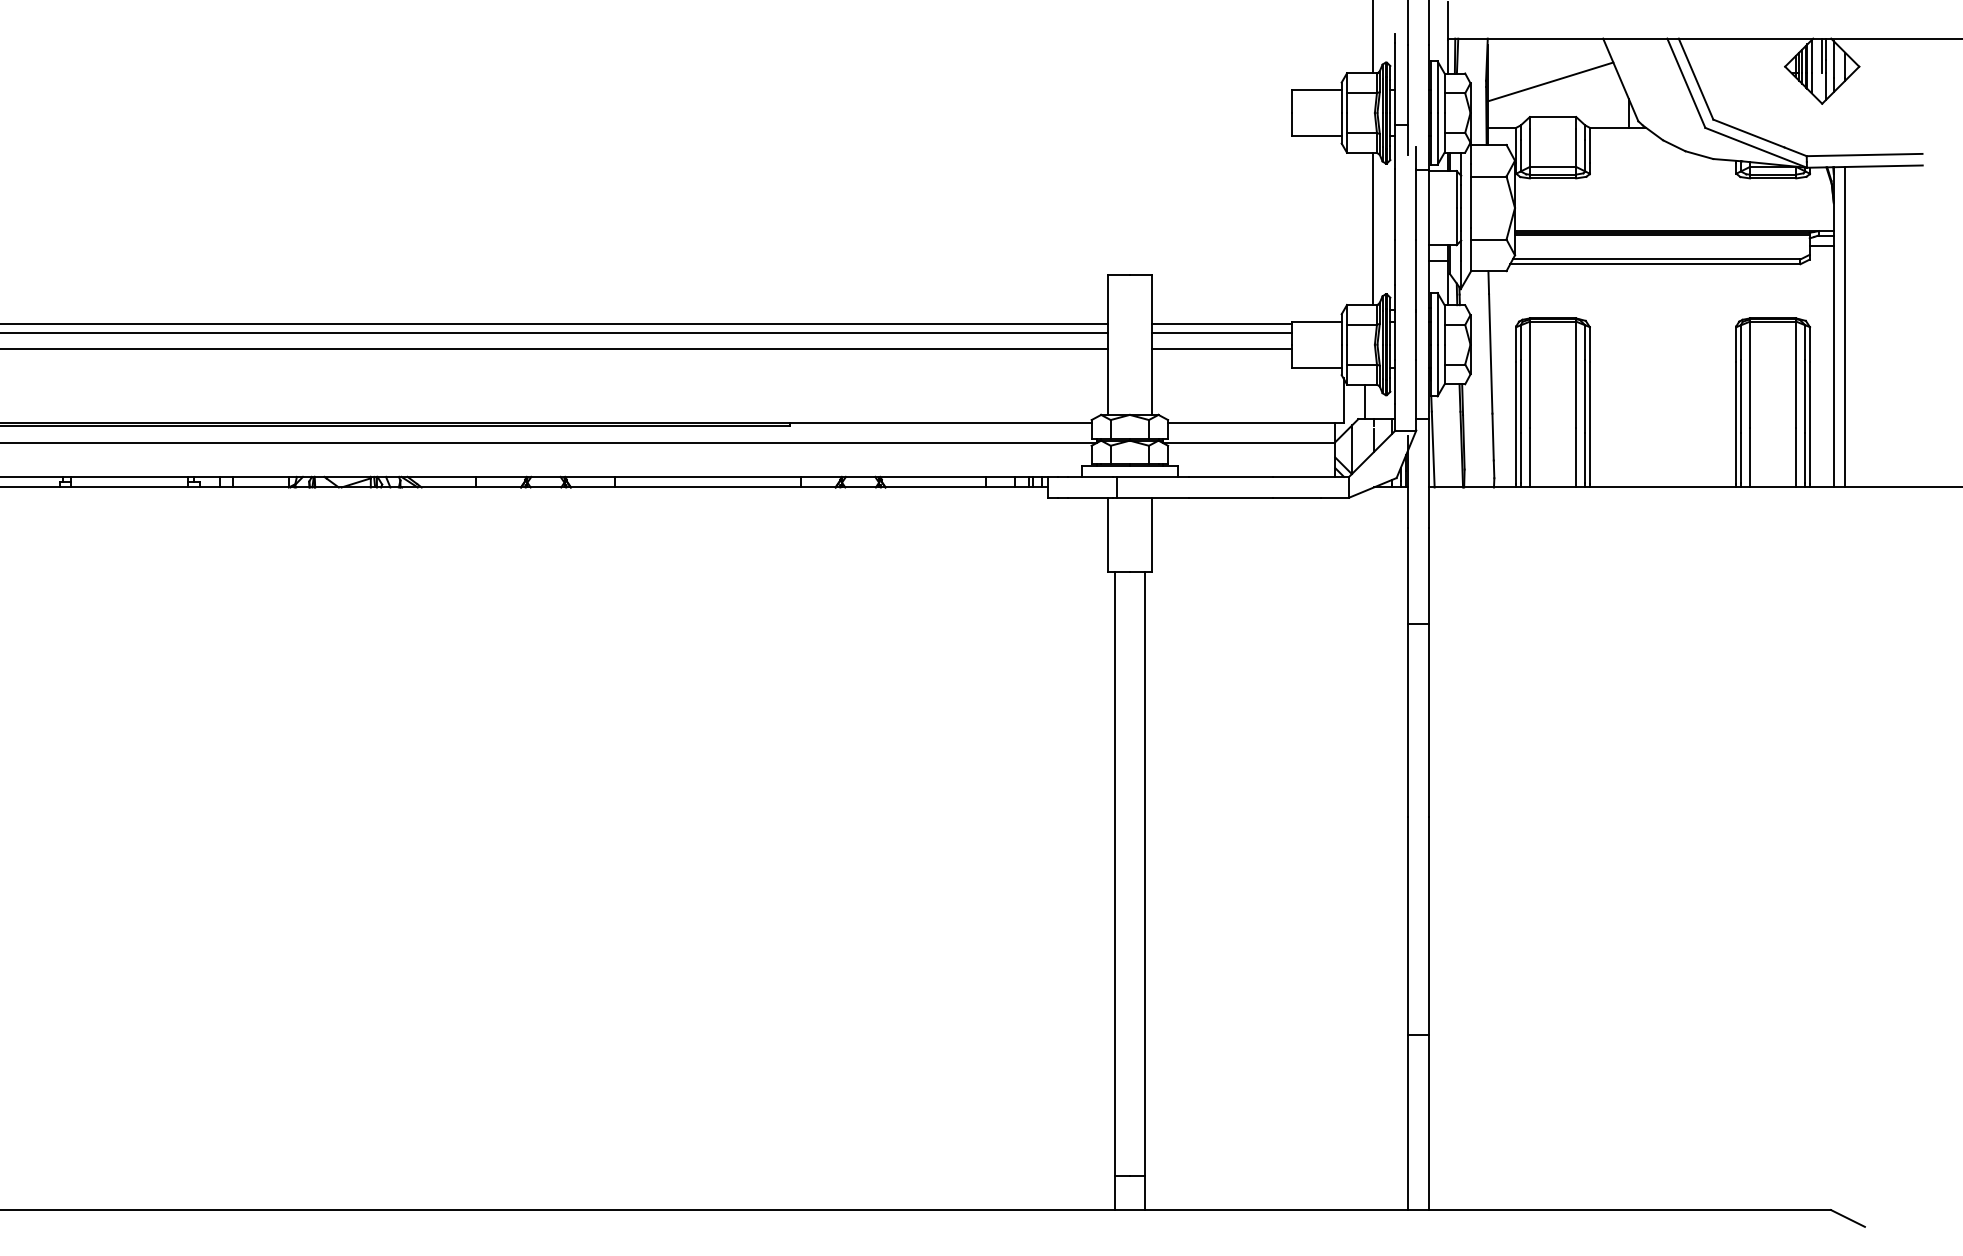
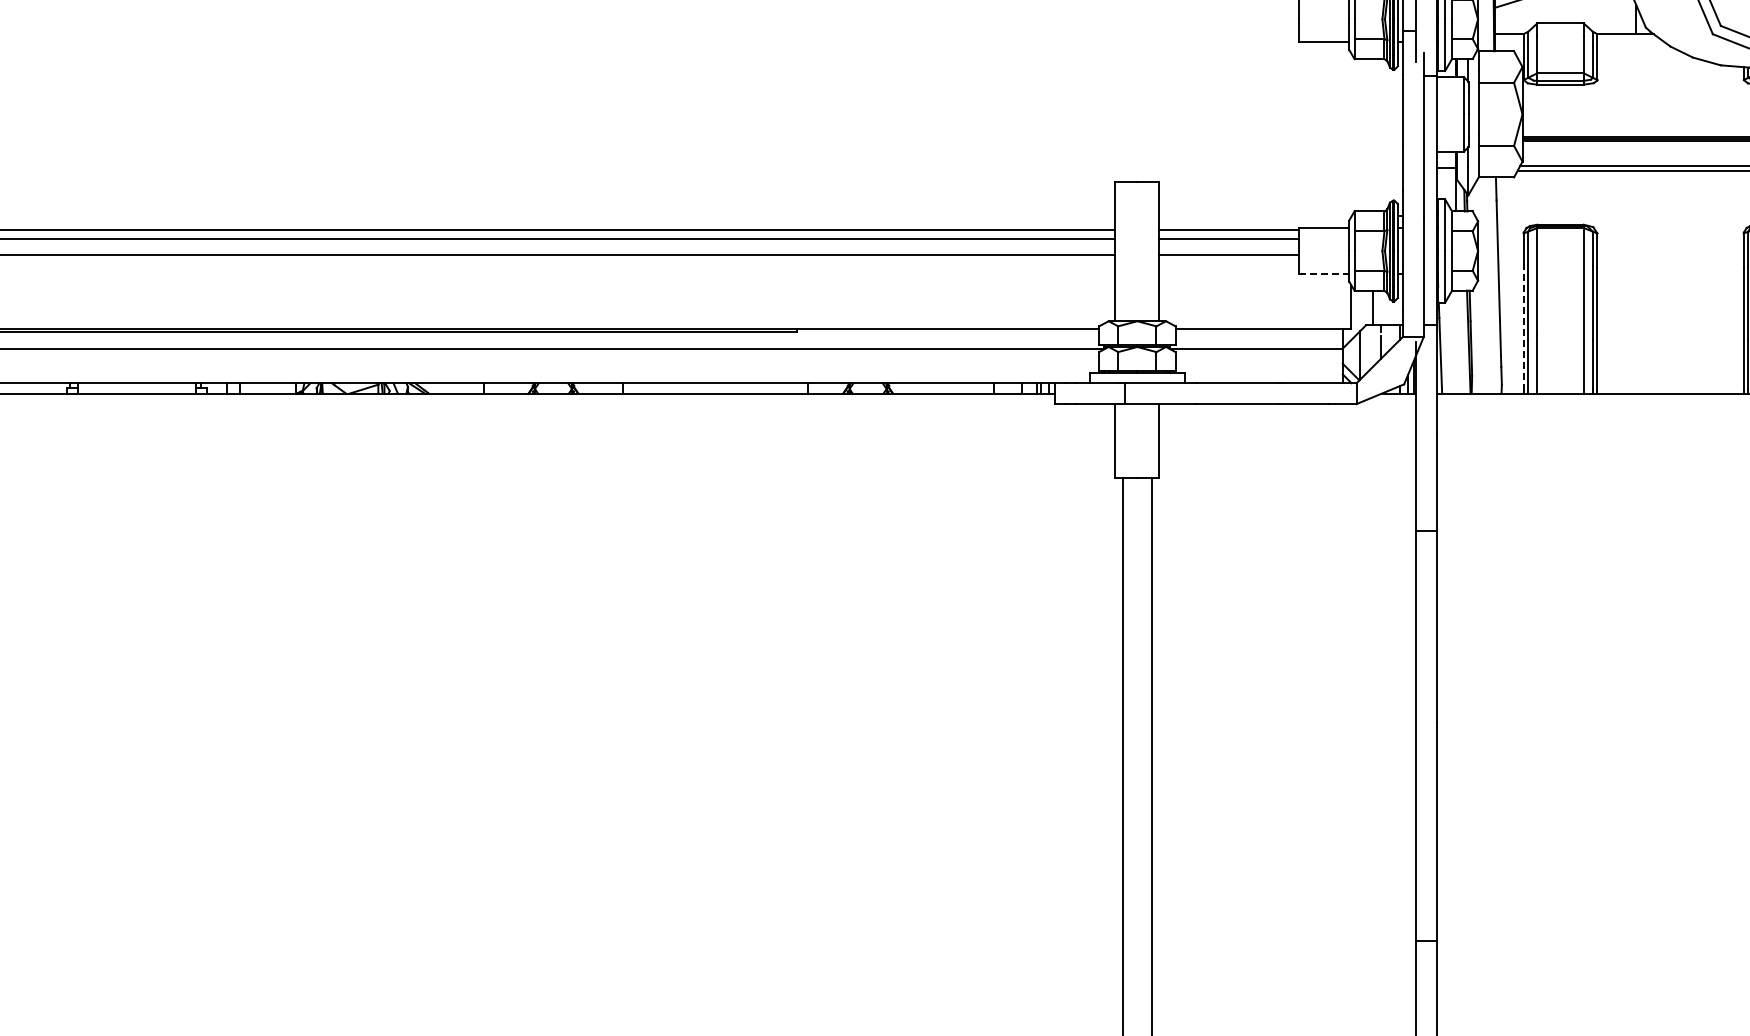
line: (1373, 228) -> (1381, 134), removed
line: (1317, 367) -> (1325, 273), solid -> dashed
line: (1516, 422) -> (1524, 328), solid -> dashed

